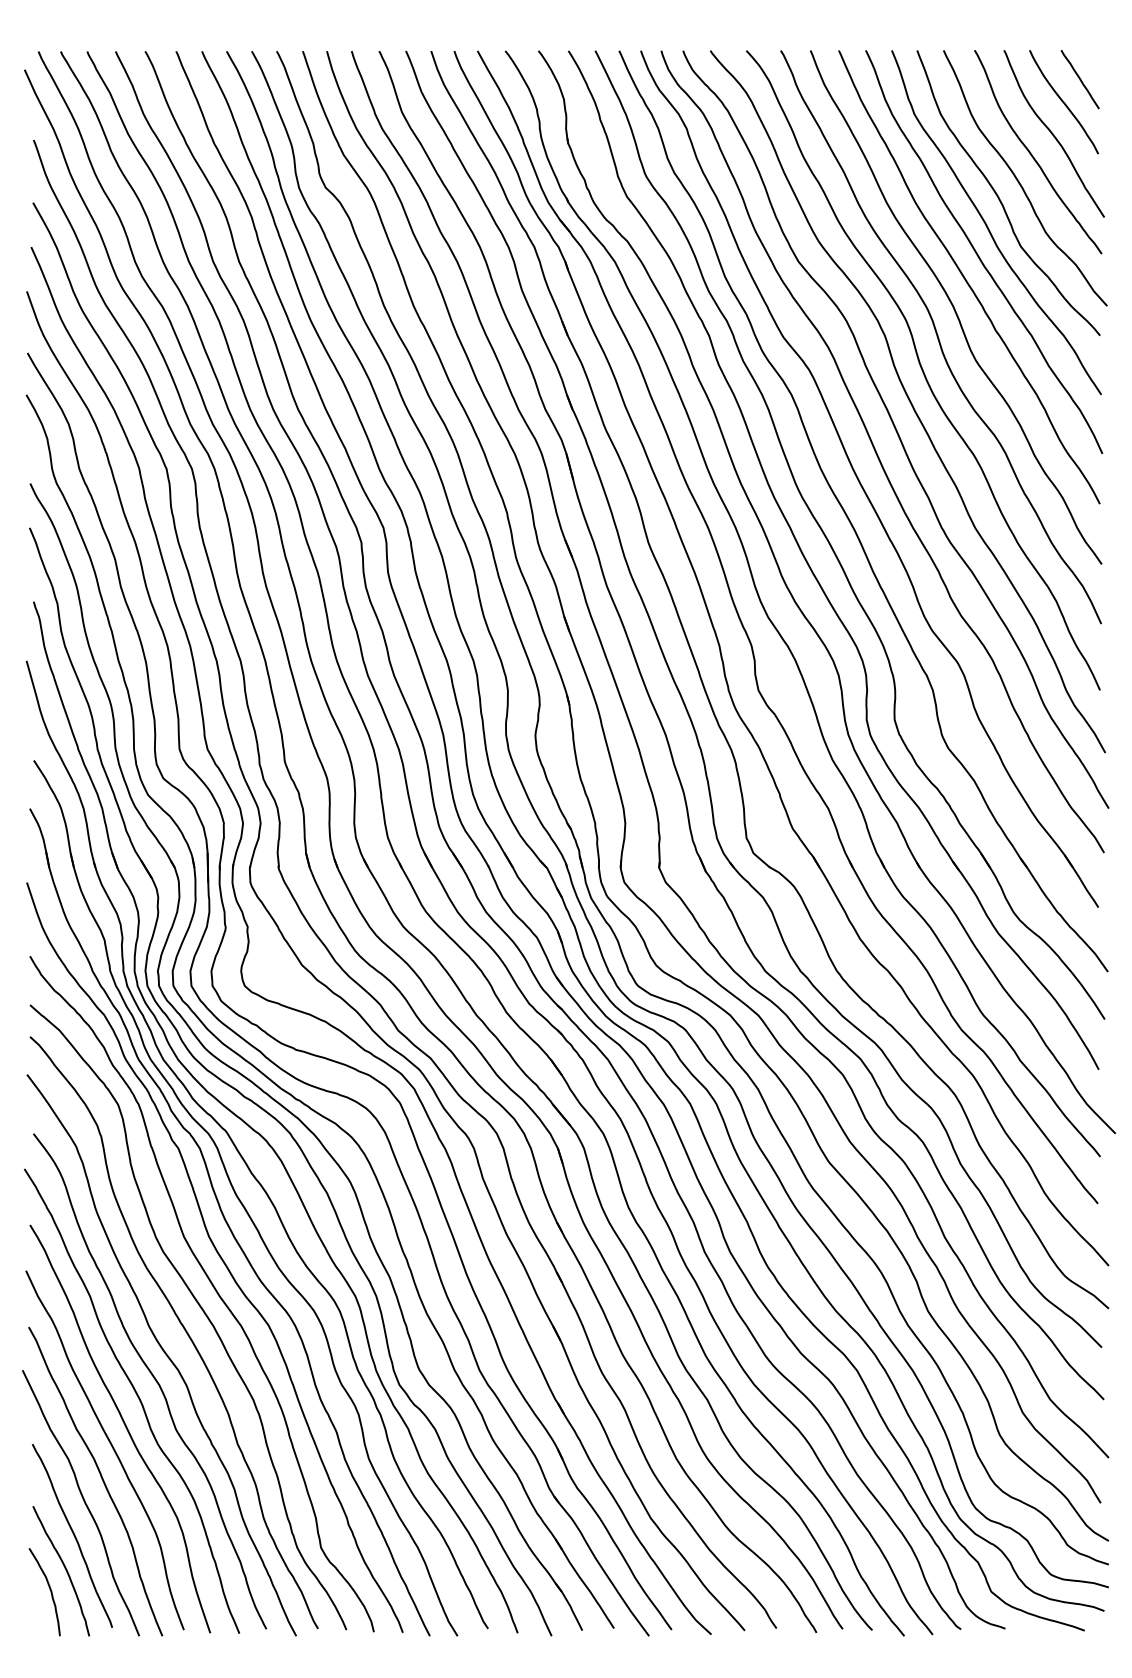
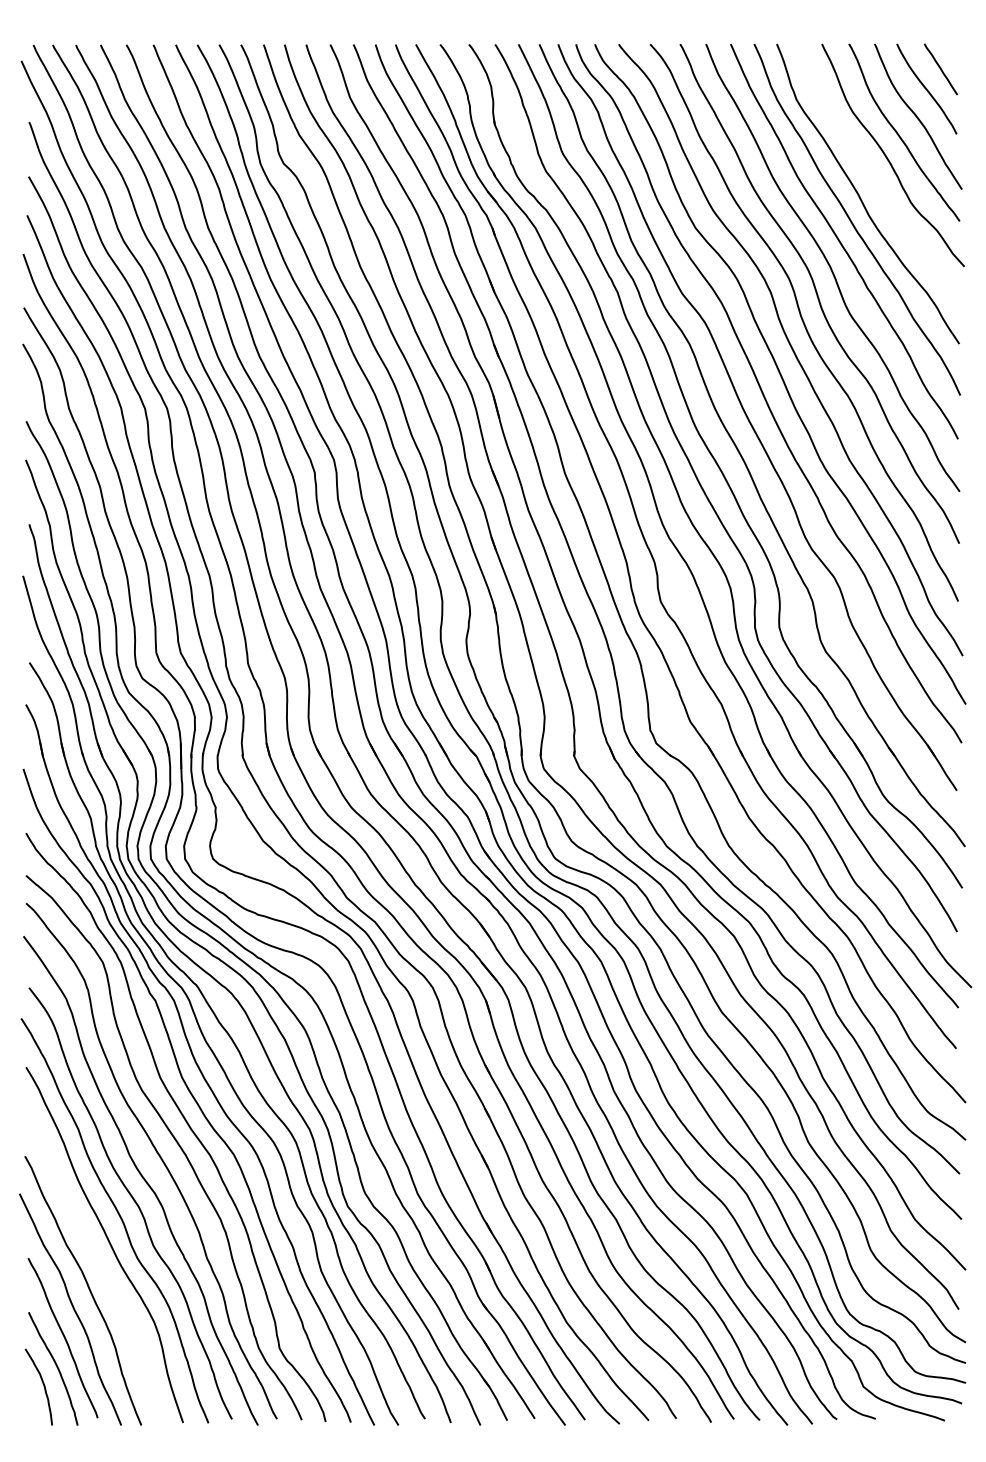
curve: (999, 196) -> (870, 171), removed
curve: (112, 1447) -> (97, 1261), removed

